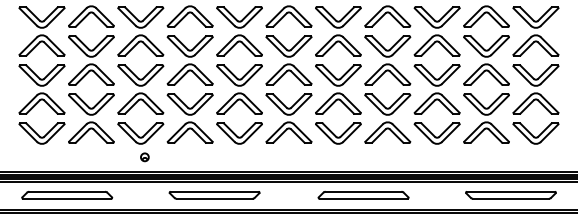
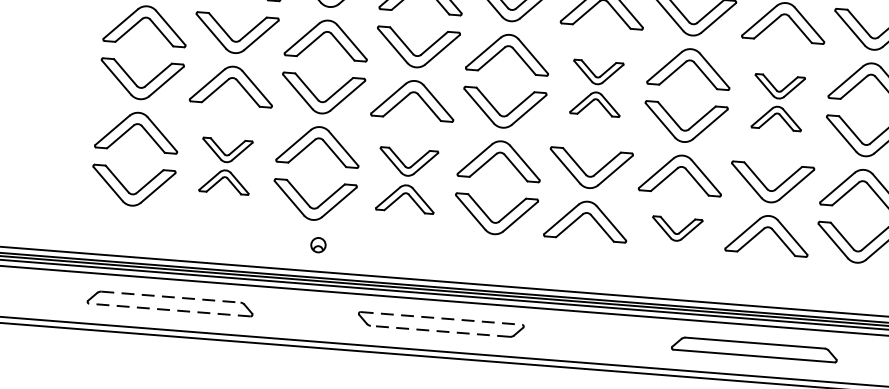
part: (288, 60) -> (595, 88), size x0.6
part: (387, 60) -> (777, 102), size x0.6
part: (91, 118) -> (226, 166), size x0.6
part: (189, 118) -> (405, 180), size x0.7
part: (338, 133) -> (677, 229), size x0.6
line: (67, 191) -> (171, 296), solid -> dashed
line: (214, 191) -> (441, 317), solid -> dashed
part: (363, 195) -> (754, 349), moved
line: (67, 198) -> (170, 309), solid -> dashed
line: (214, 198) -> (440, 330), solid -> dashed

